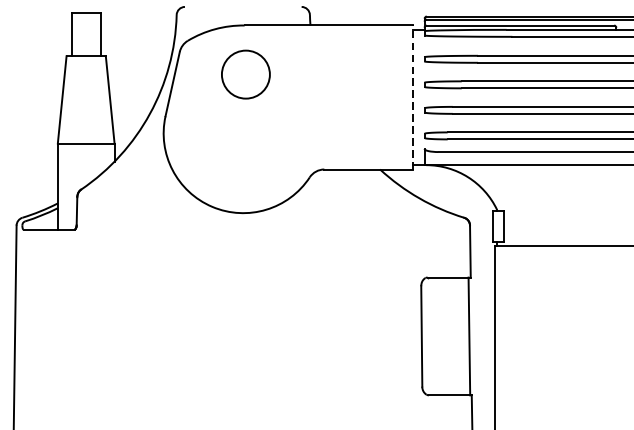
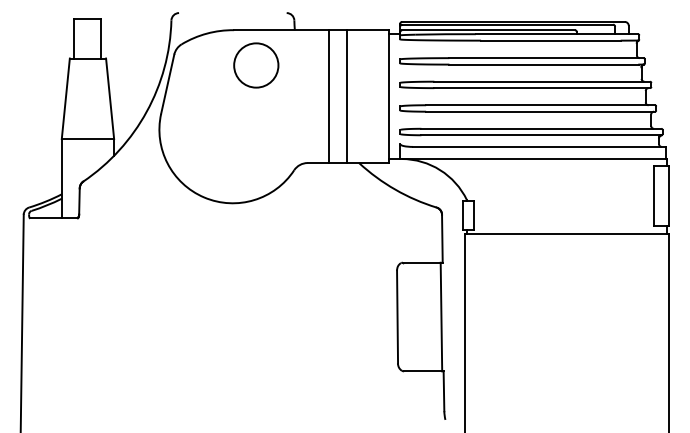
circle: (246, 74) -> (256, 65), moved
line: (348, 97) -> (329, 96), added
line: (366, 97) -> (346, 96), added
line: (413, 97) -> (389, 96), dashed -> solid

